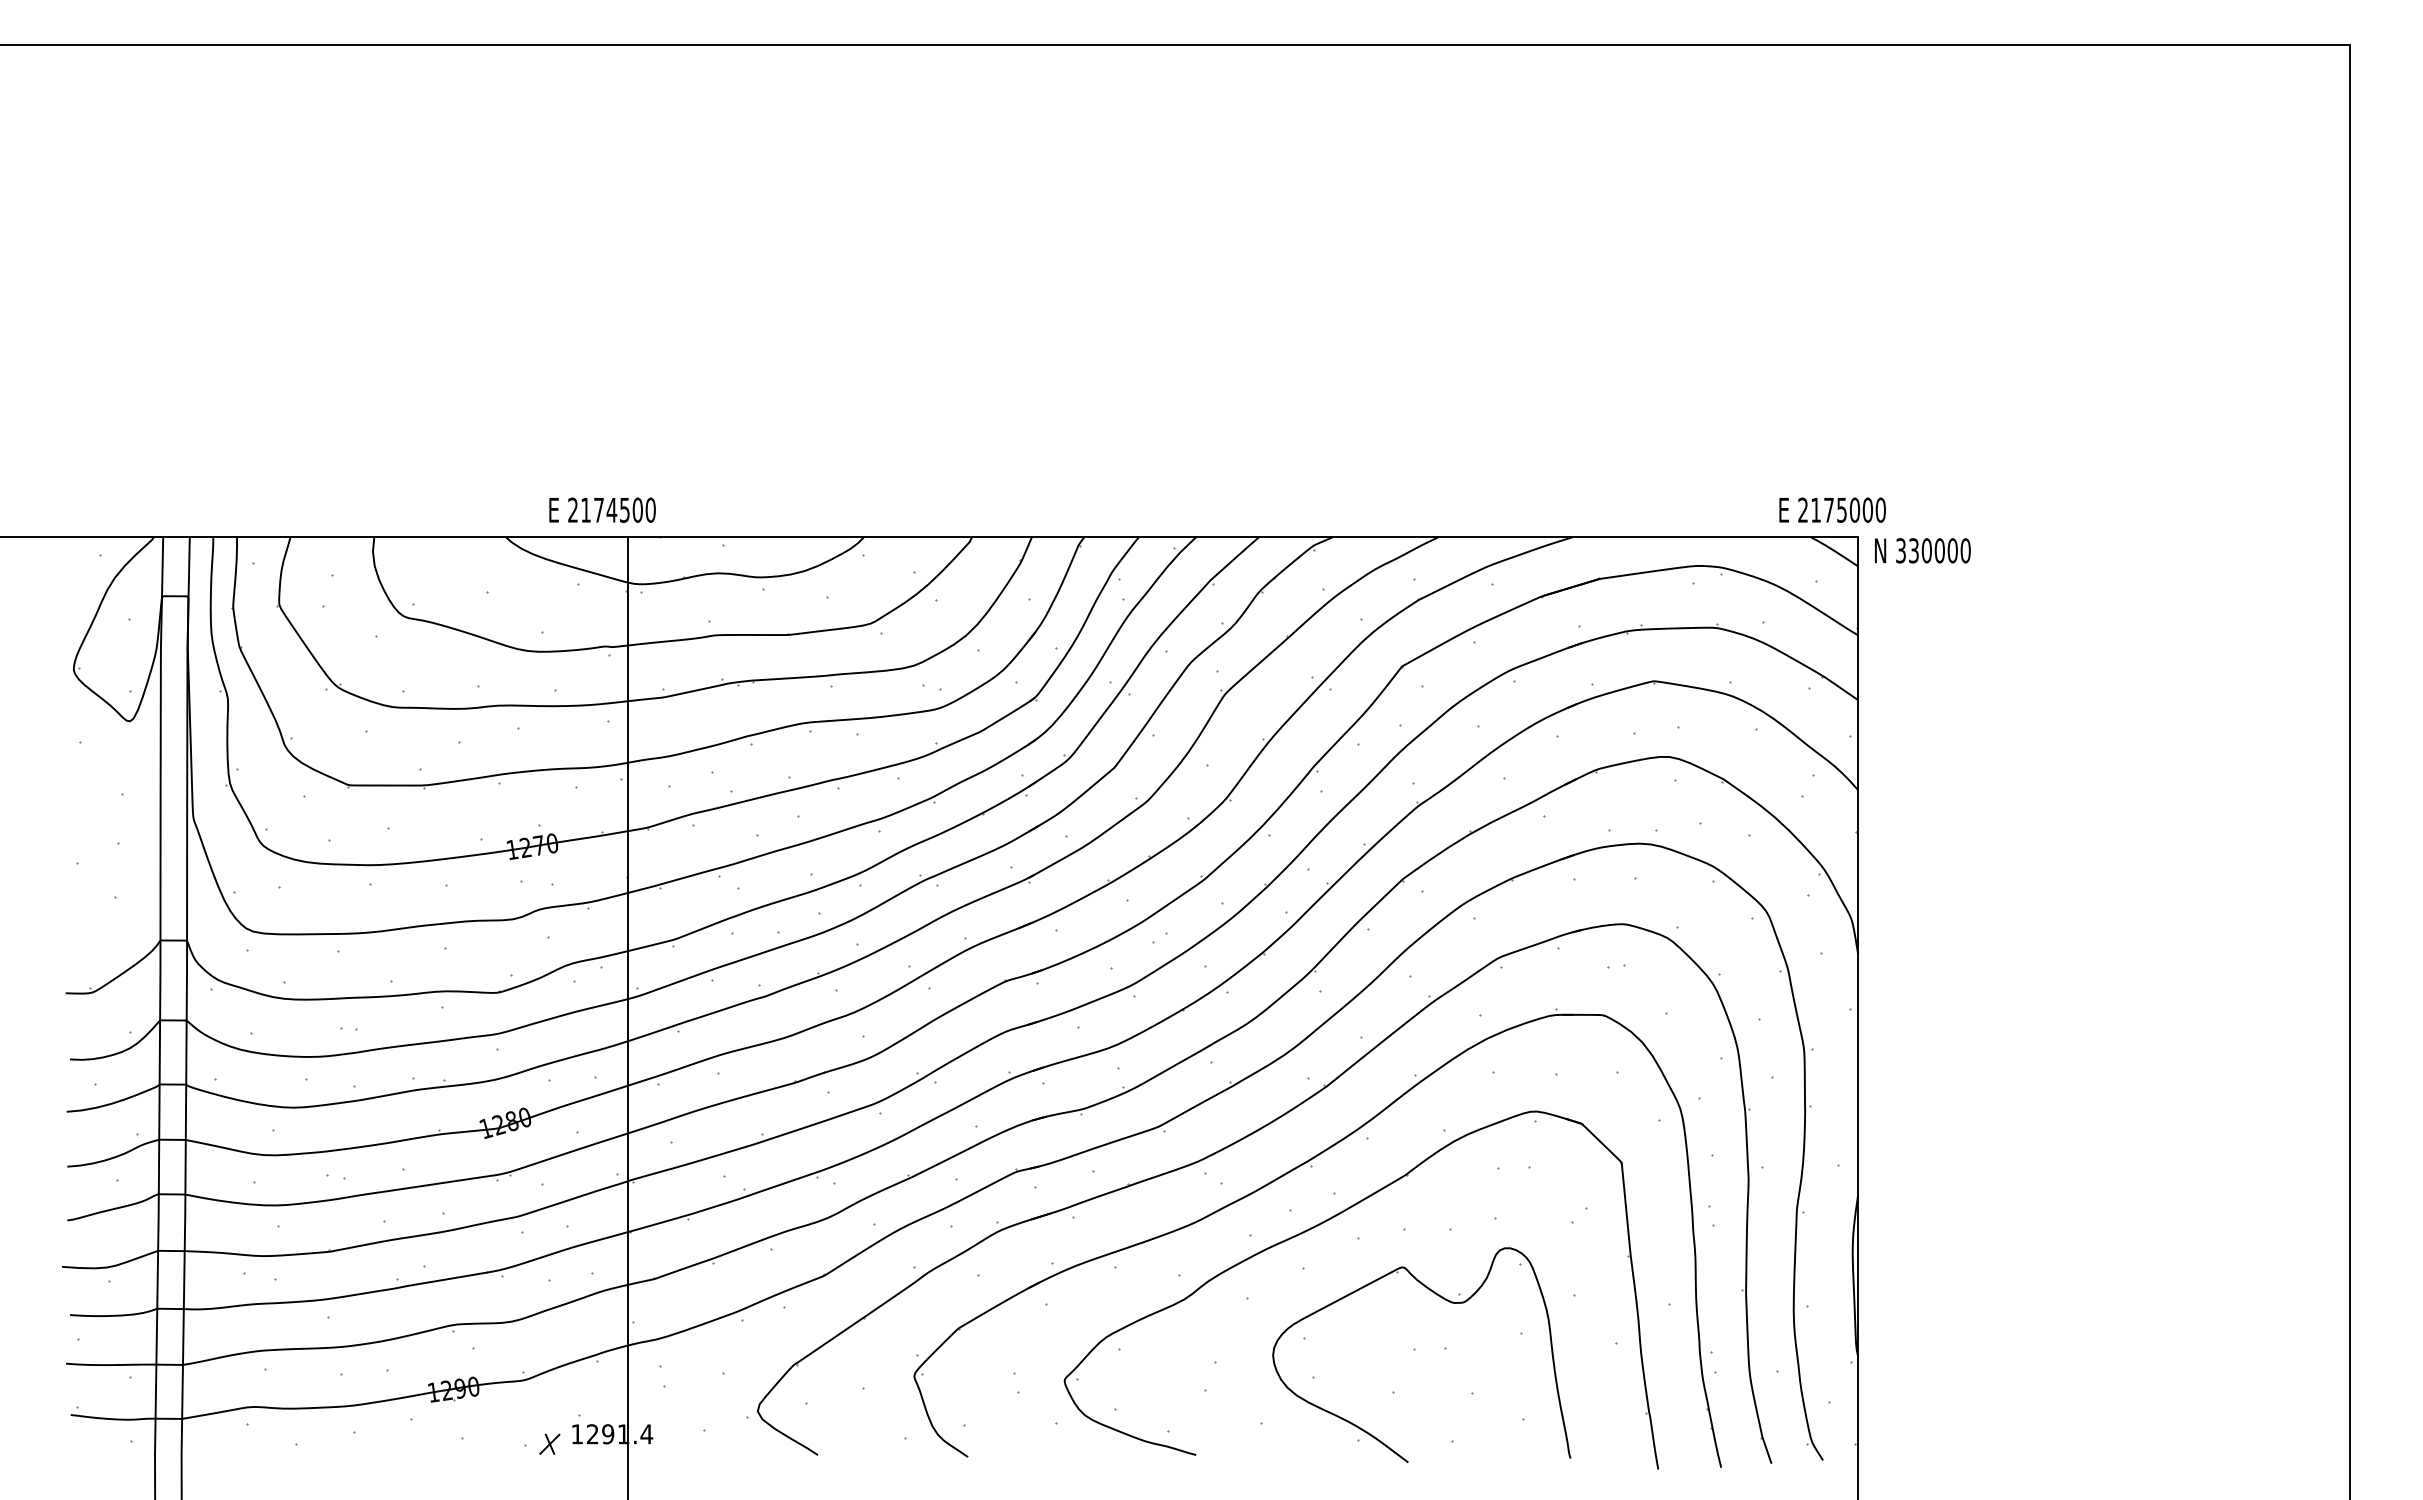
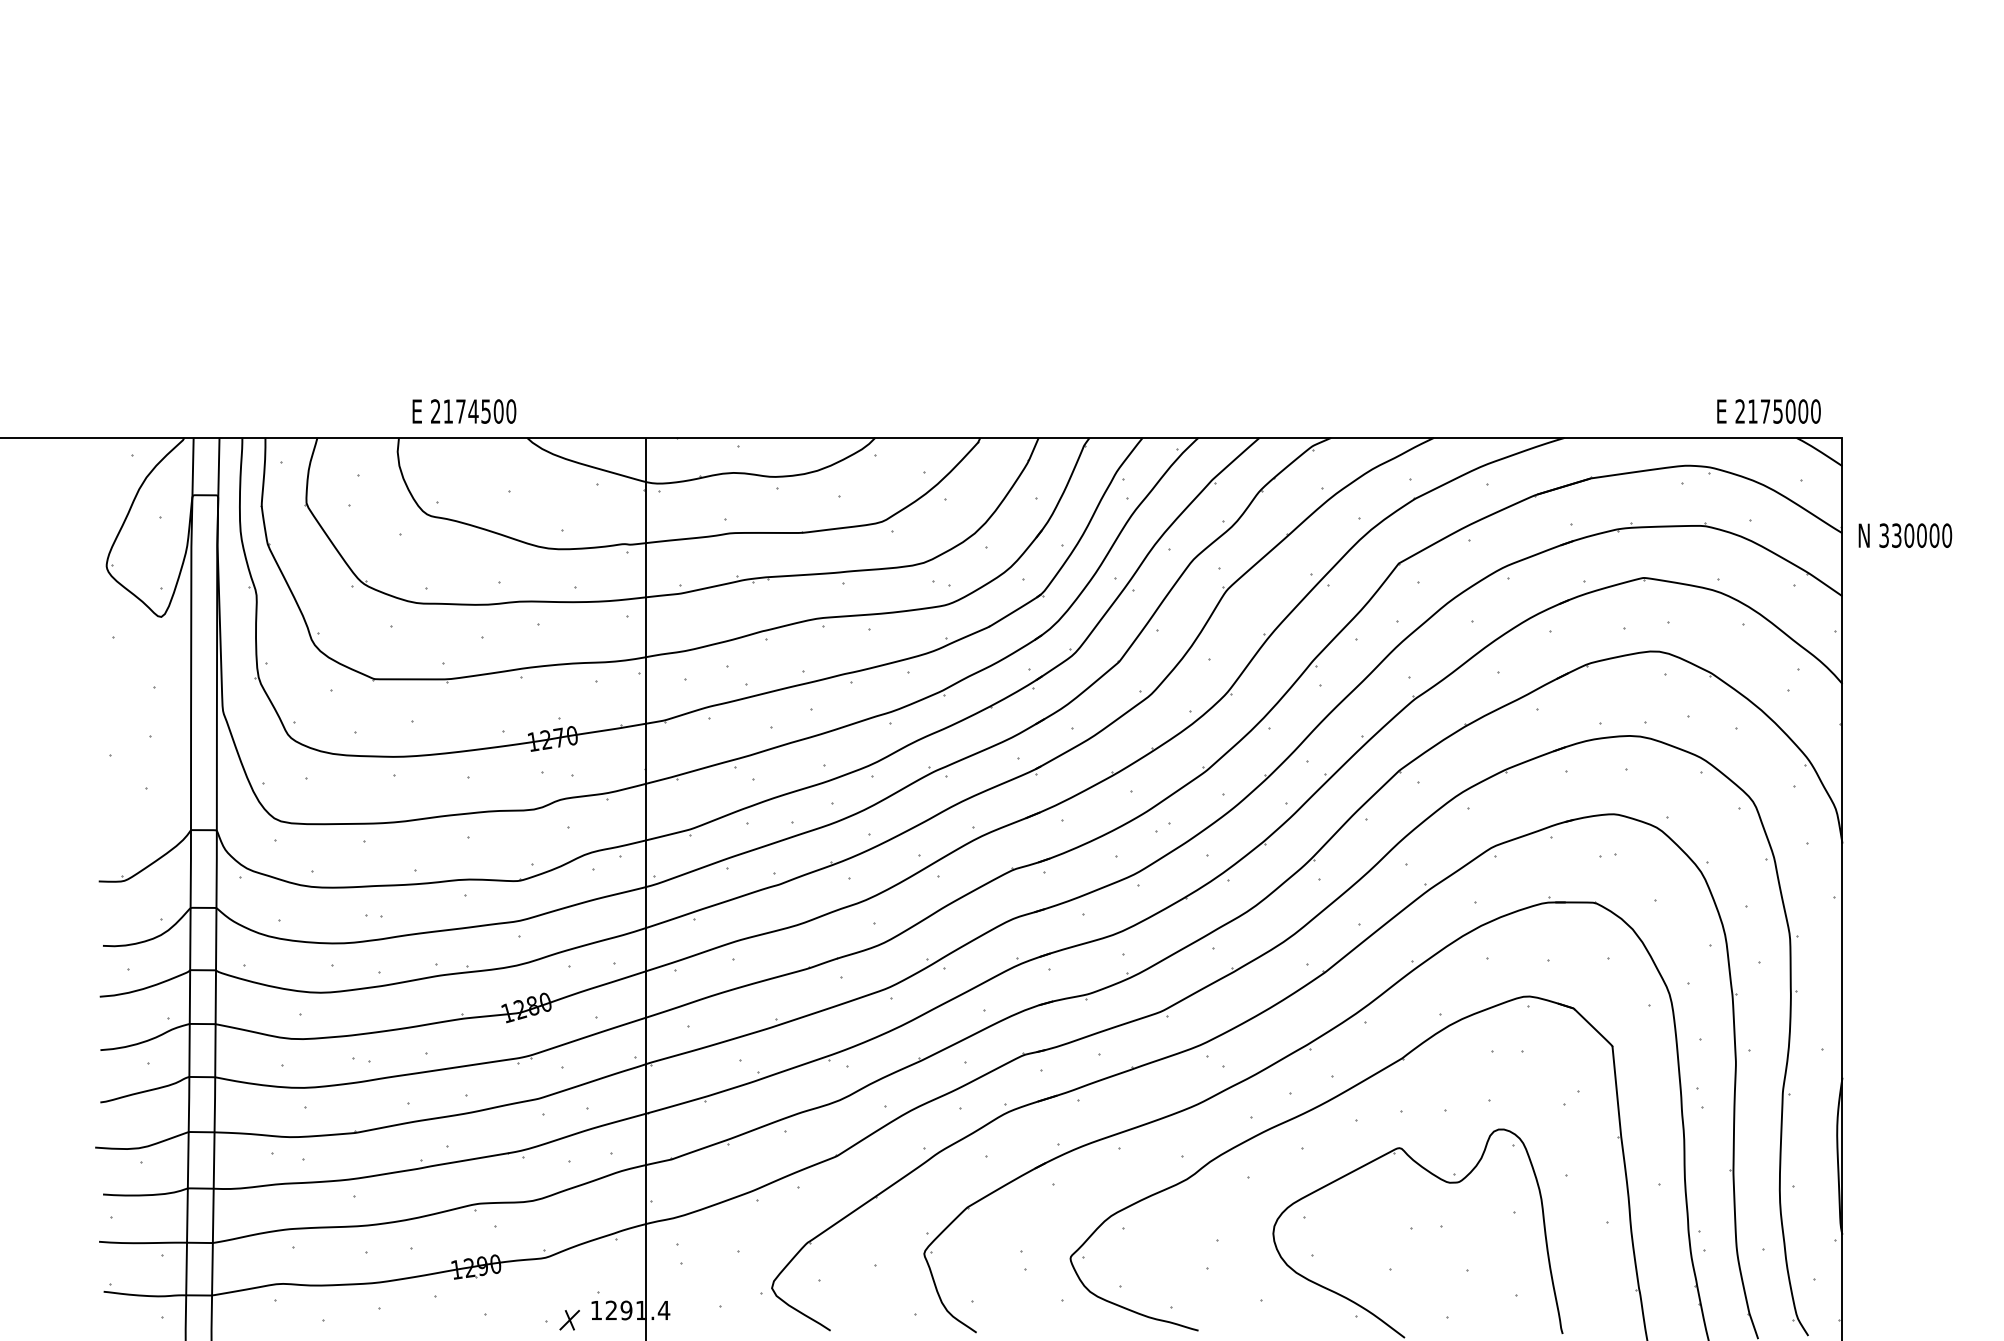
text: (602, 509) -> (464, 410), moved
text: (1832, 509) -> (1768, 410), moved
text: (1922, 550) -> (1905, 535), moved

